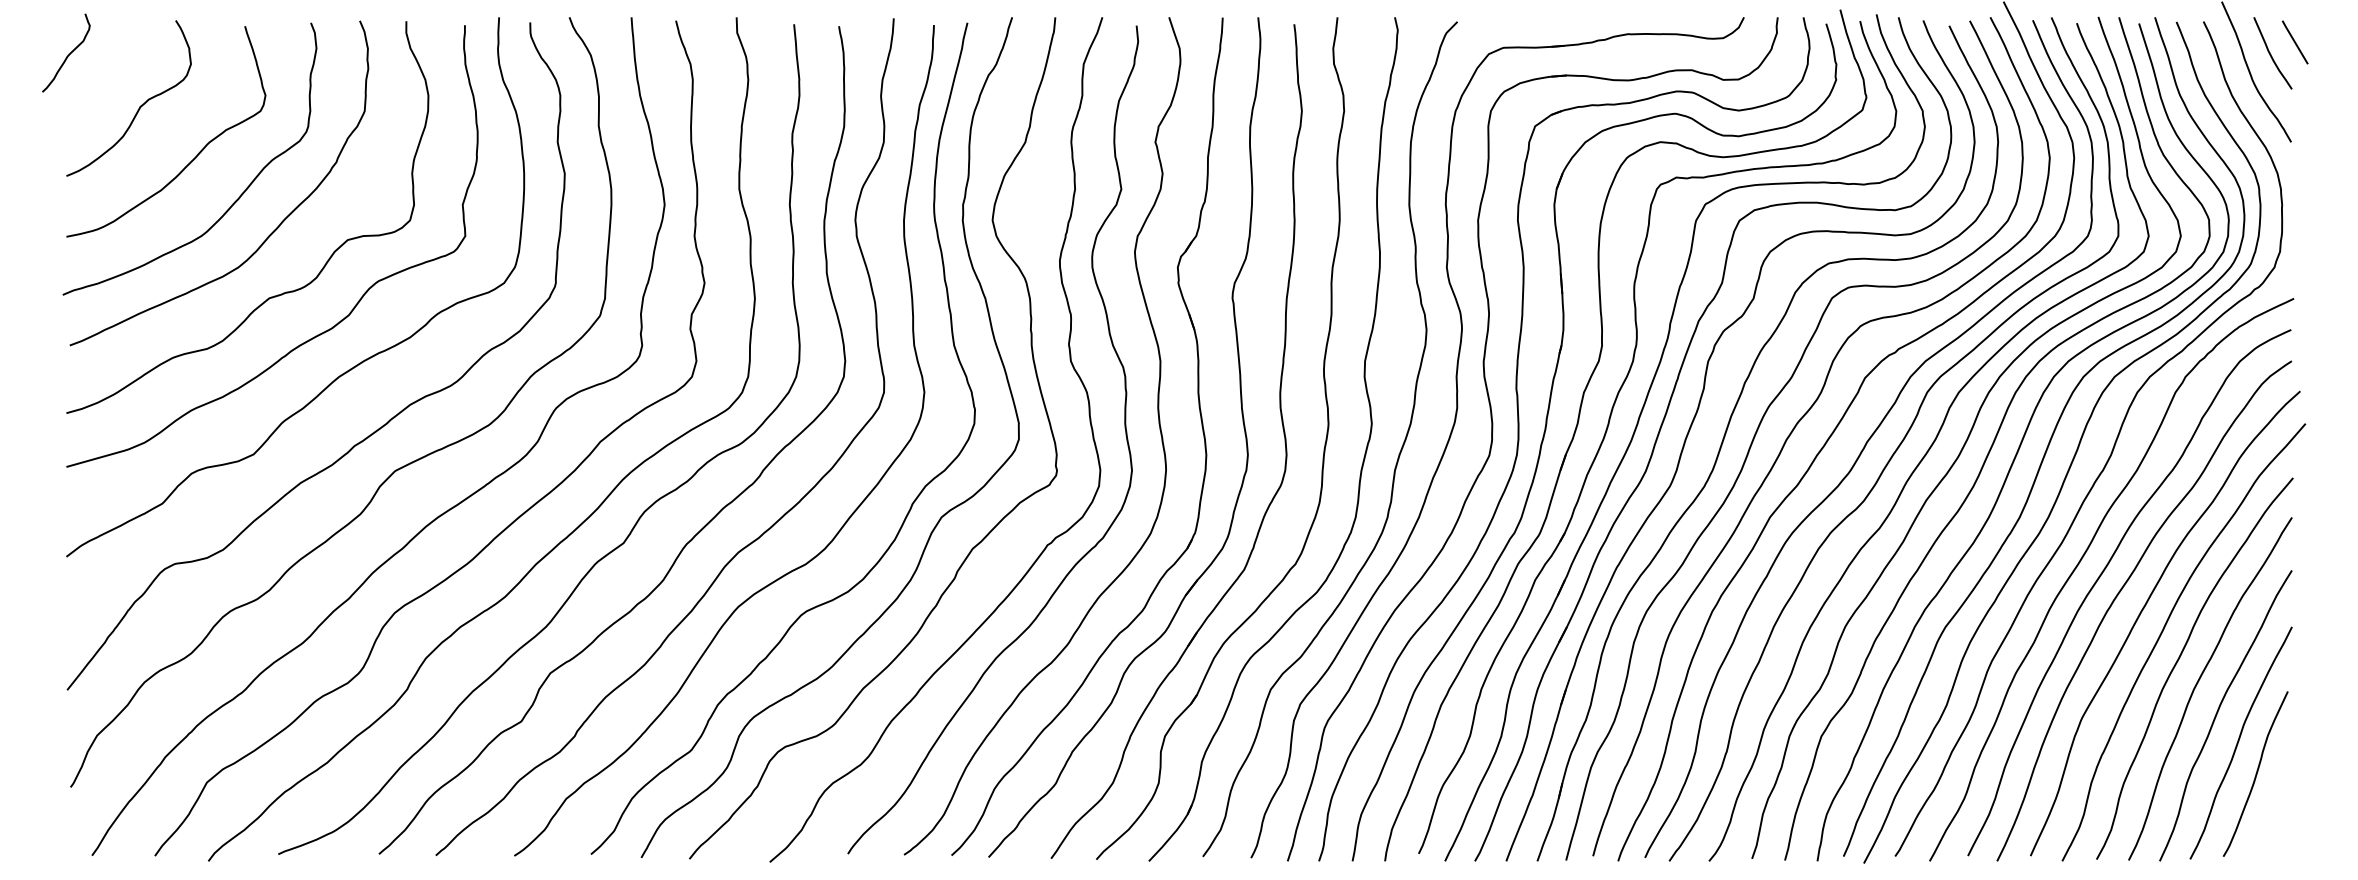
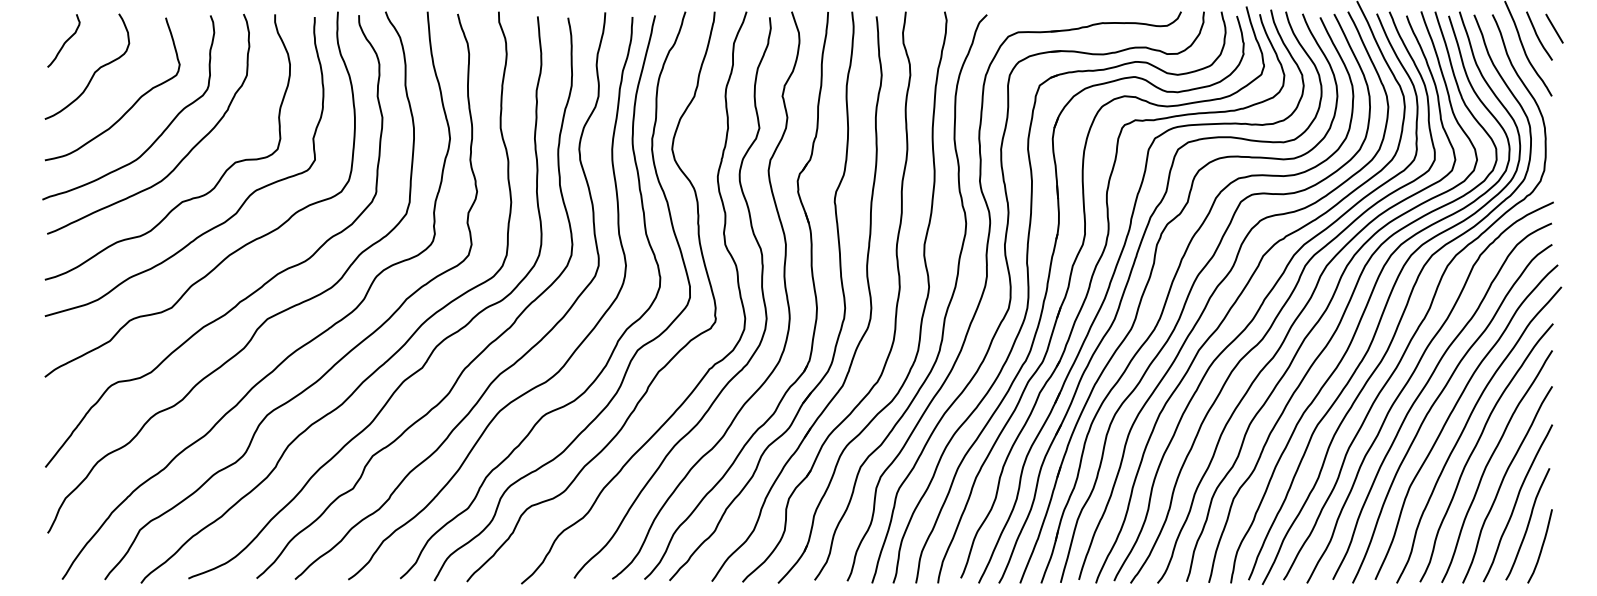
curve: (67, 53) -> (64, 41), moved
curve: (2275, 806) -> (1541, 546), added

